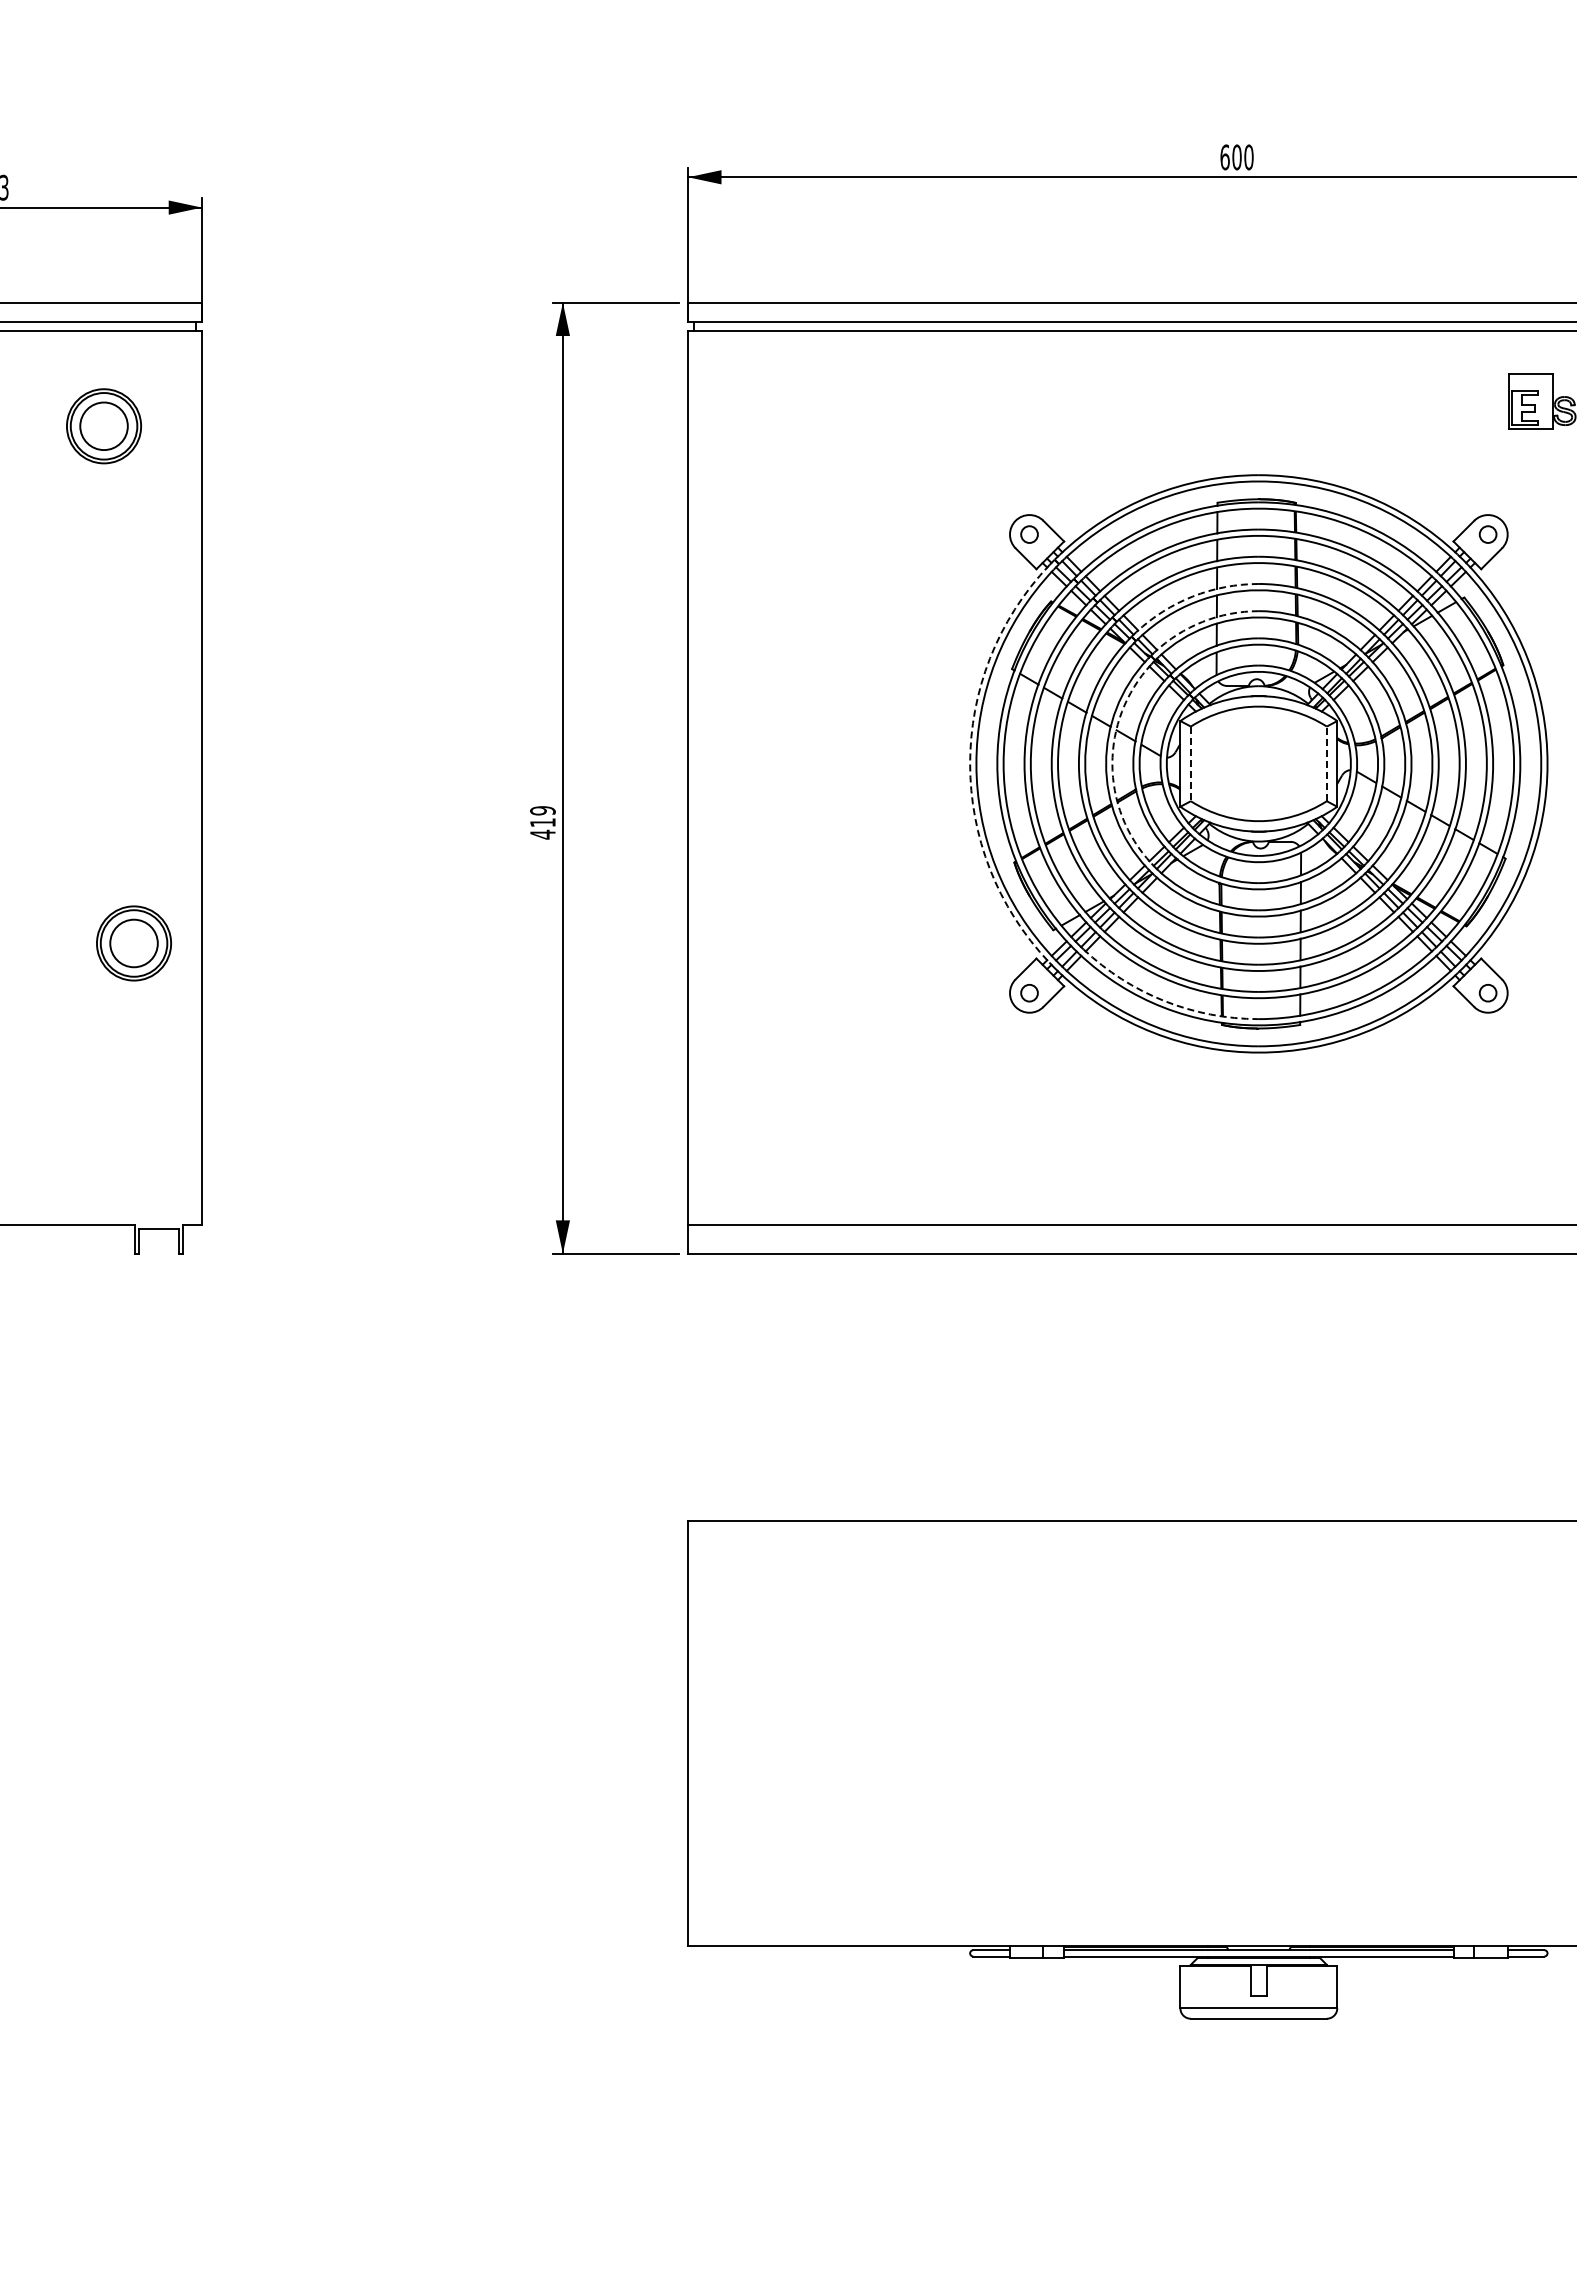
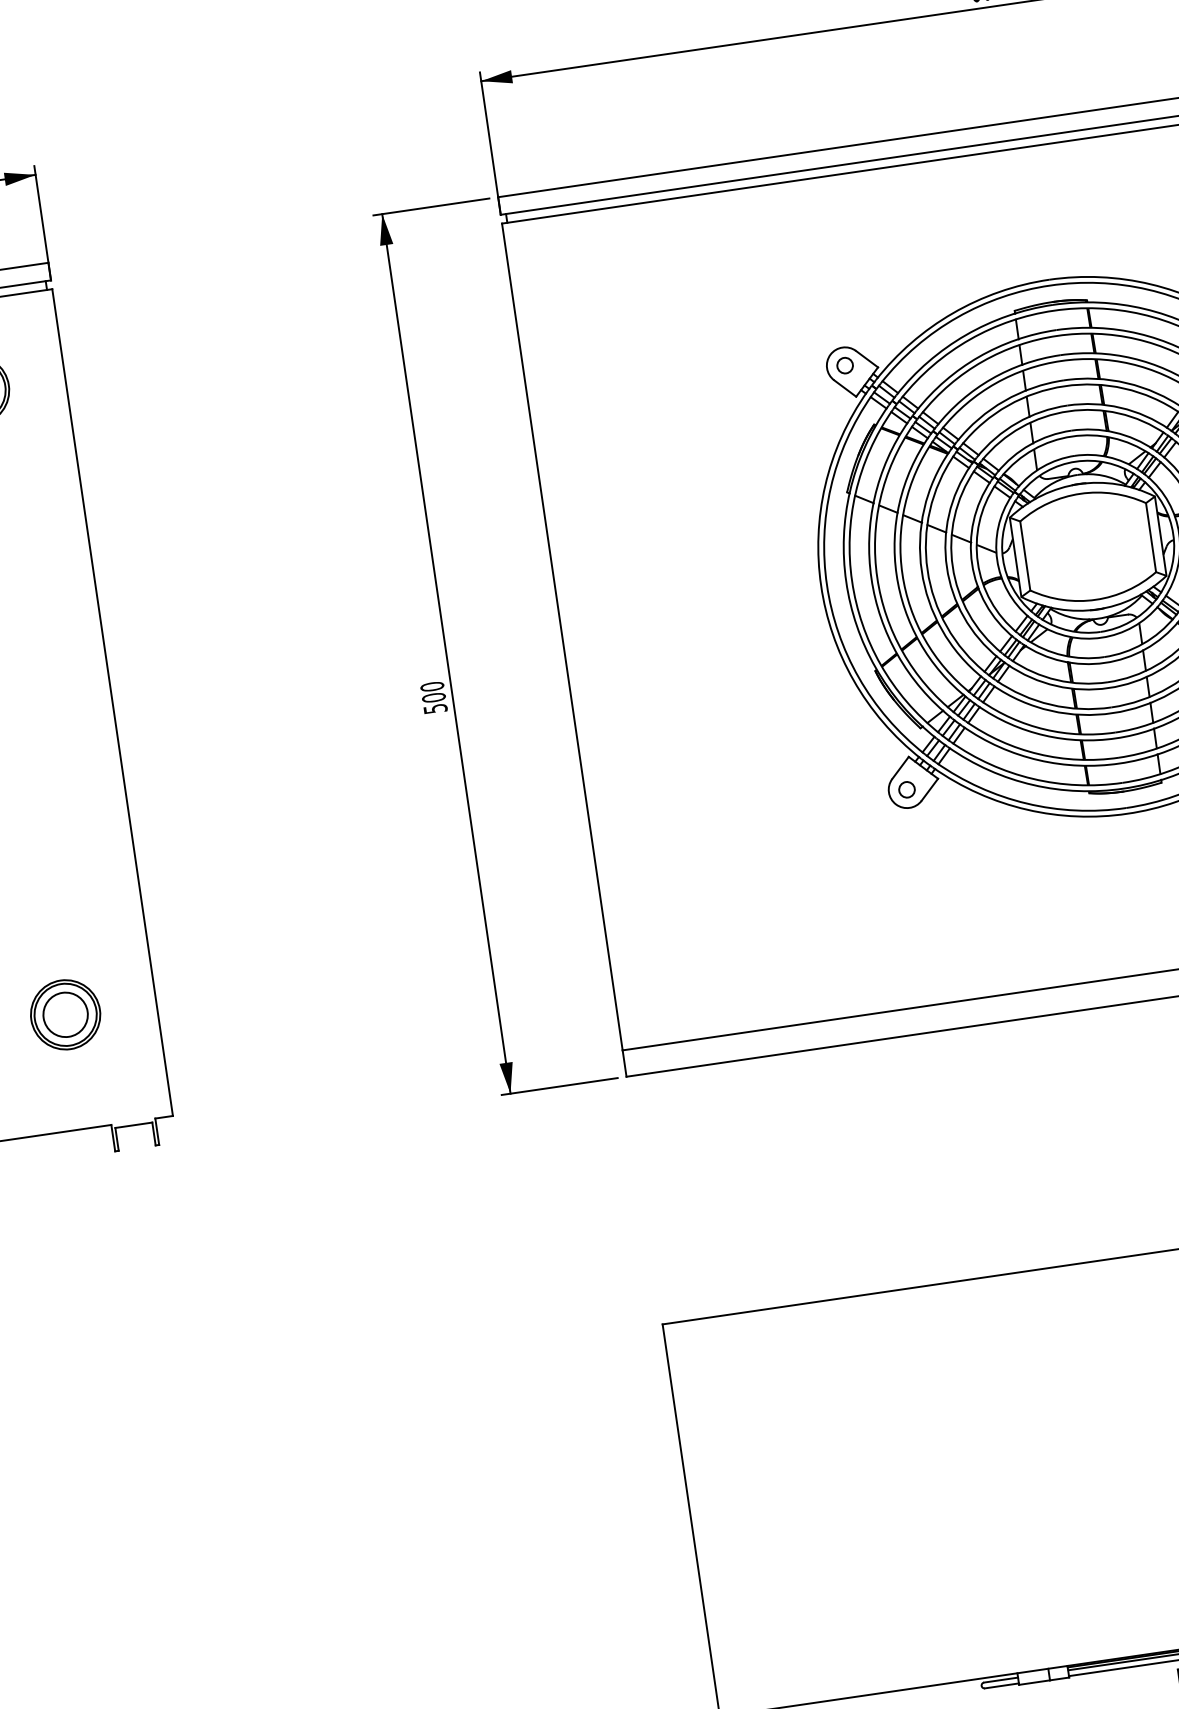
arc: (1192, 596) -> (1004, 400), dashed -> solid
arc: (1202, 621) -> (1016, 422), dashed -> solid
arc: (970, 763) -> (821, 585), dashed -> solid
line: (1326, 763) -> (1150, 537), dashed -> solid
arc: (1112, 764) -> (952, 567), dashed -> solid
line: (1190, 764) -> (1025, 556), dashed -> solid
text: (542, 822) -> (433, 697), 419 -> 500
part: (133, 943) -> (65, 1014), moved
arc: (1164, 1001) -> (1032, 779), dashed -> solid

